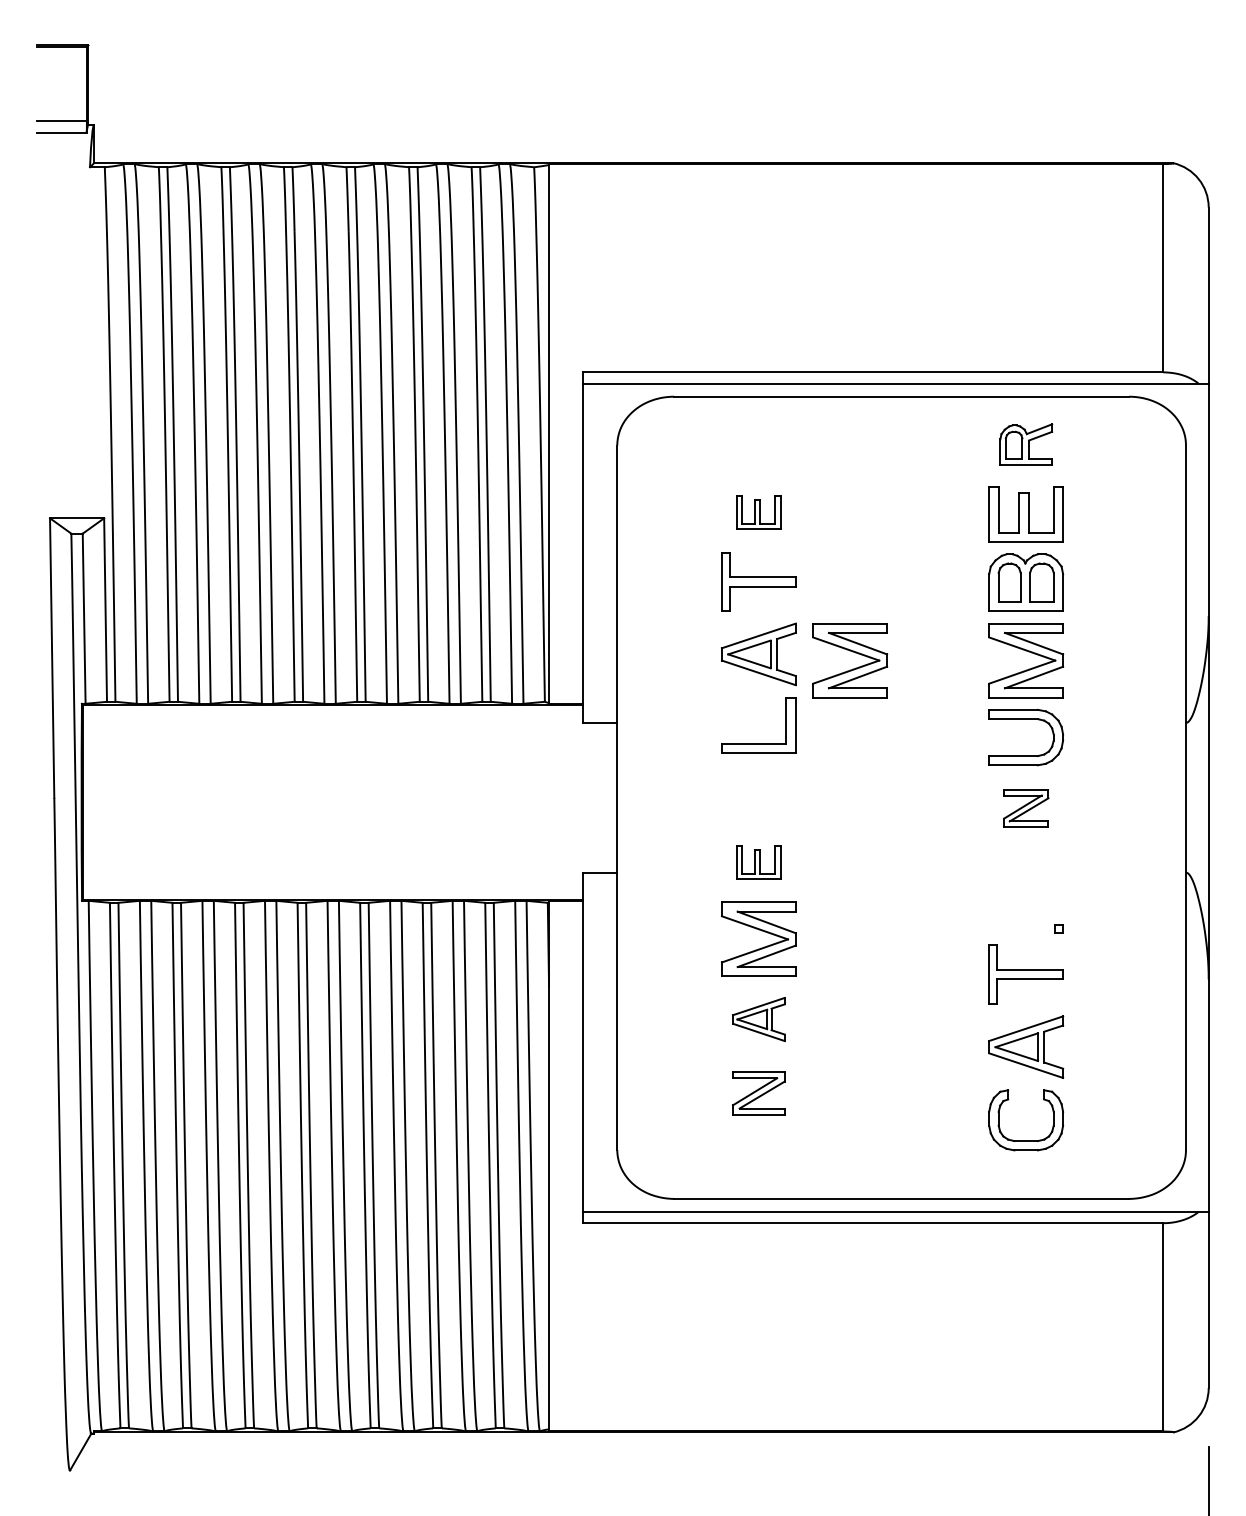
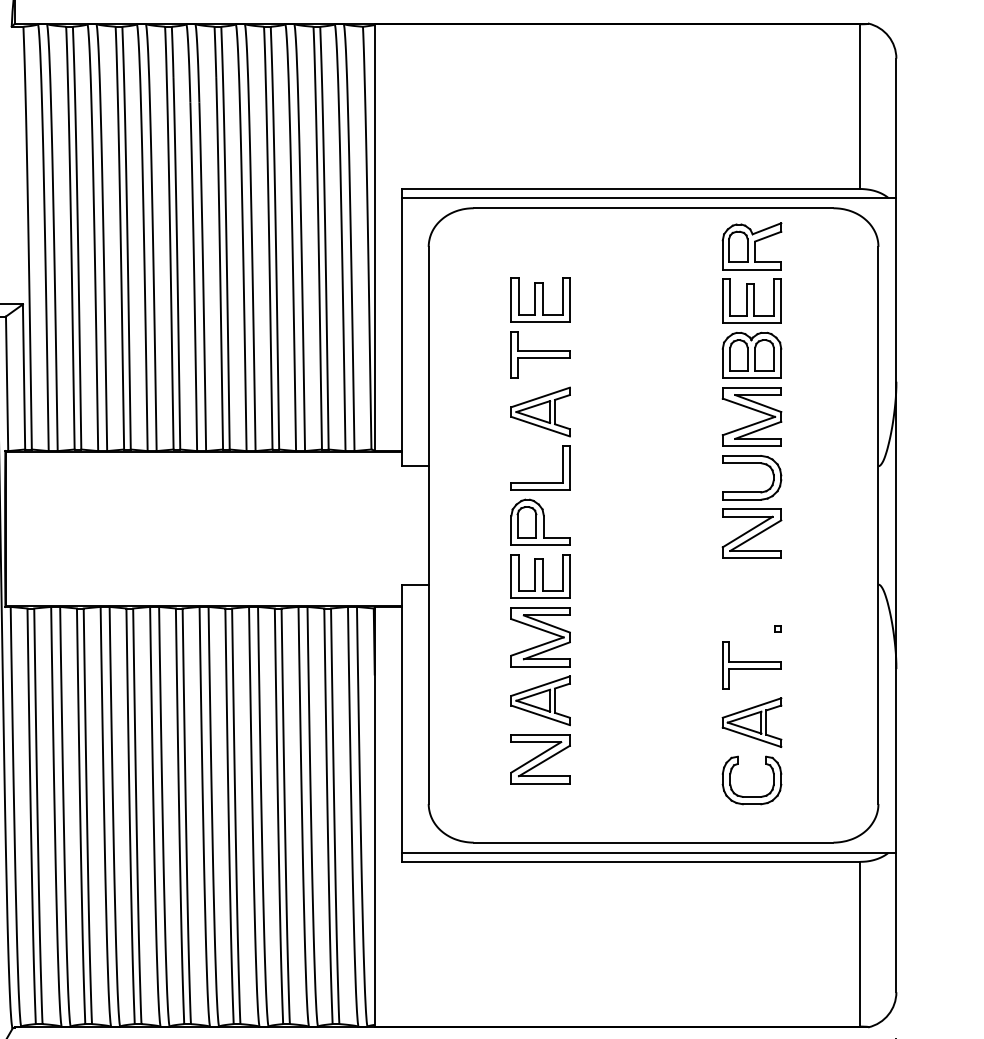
part: (1026, 444) -> (752, 246), size x1.43
part: (758, 512) -> (540, 299), size x1.67
part: (852, 652) -> (614, 410), removed
part: (758, 793) -> (540, 522), added
part: (1026, 808) -> (752, 533), size x1.67
part: (758, 862) -> (540, 576), size x1.67
part: (758, 1019) -> (540, 700), size x1.43
part: (758, 1093) -> (540, 759), size x1.43

